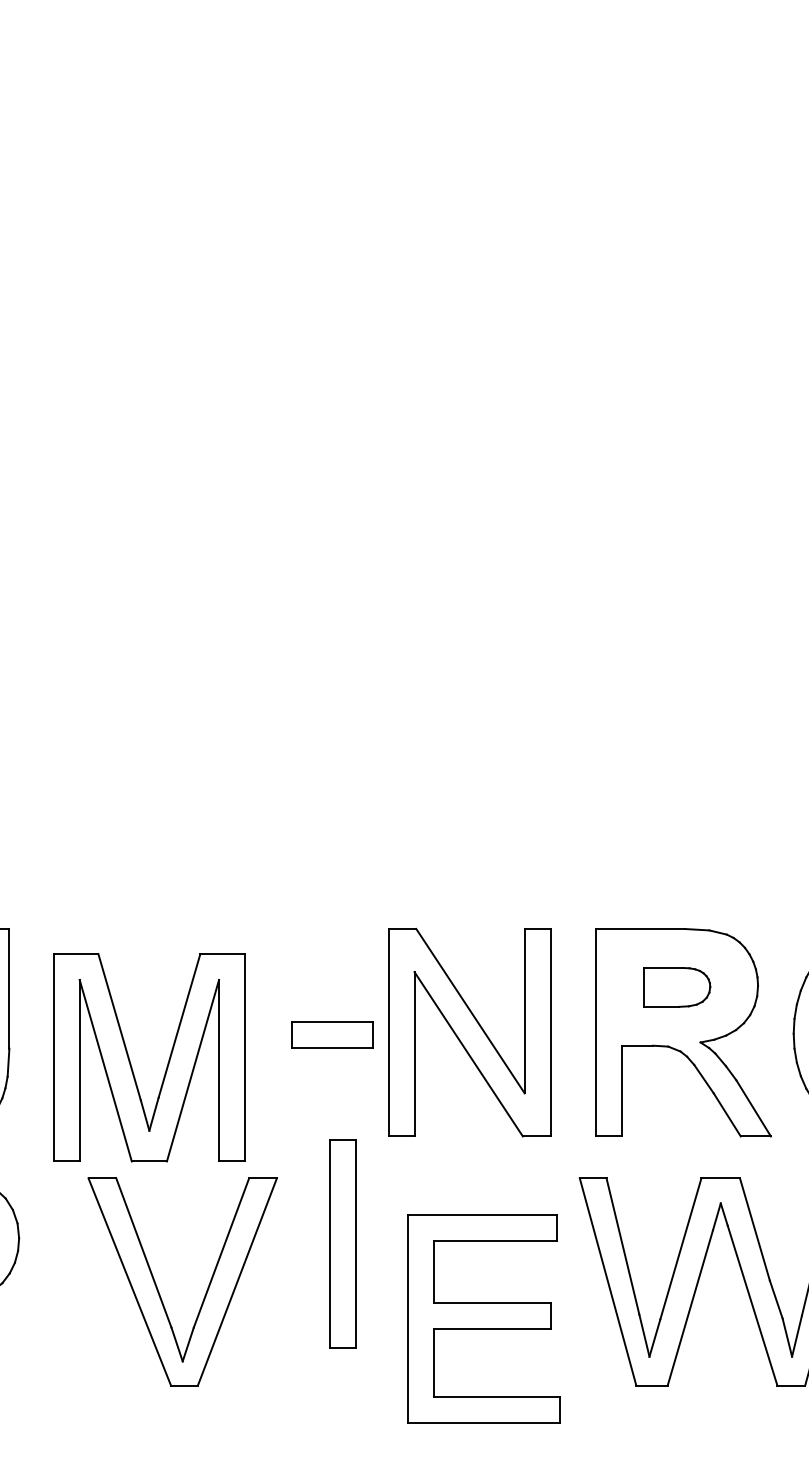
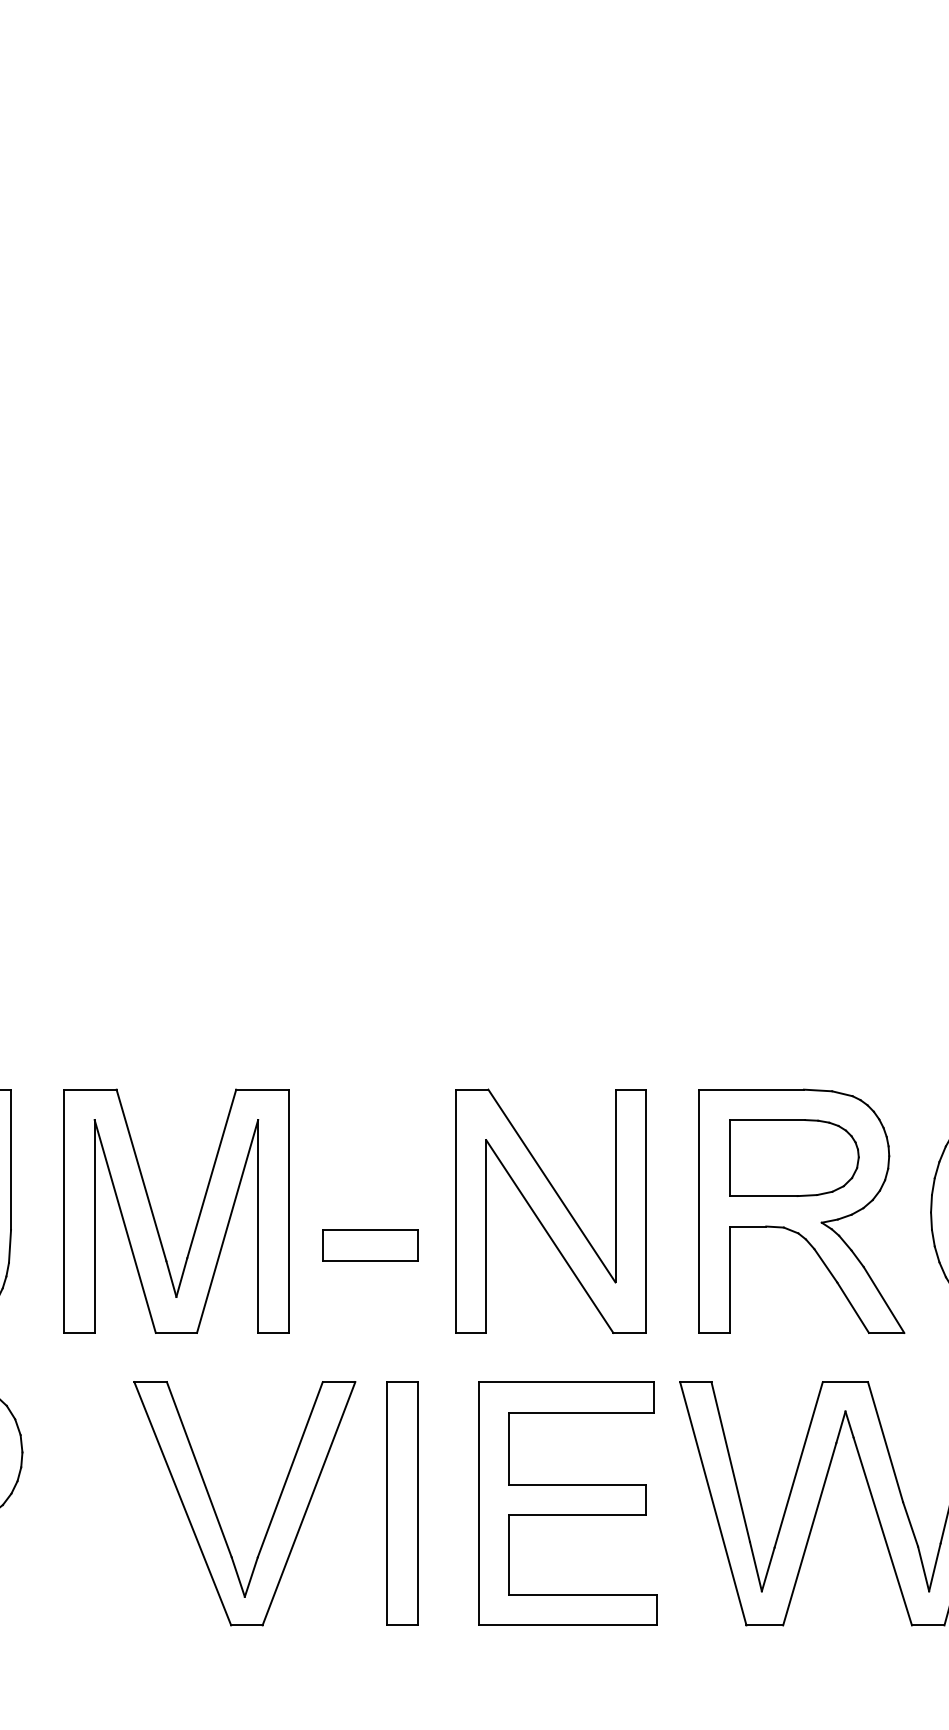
part: (677, 987) -> (794, 1158), size x1.67
part: (332, 1034) -> (370, 1245), moved
part: (167, 1062) -> (197, 1216), moved
part: (342, 1243) -> (401, 1503), moved
part: (159, 1291) -> (217, 1514), moved
part: (483, 1318) -> (567, 1503), moved

